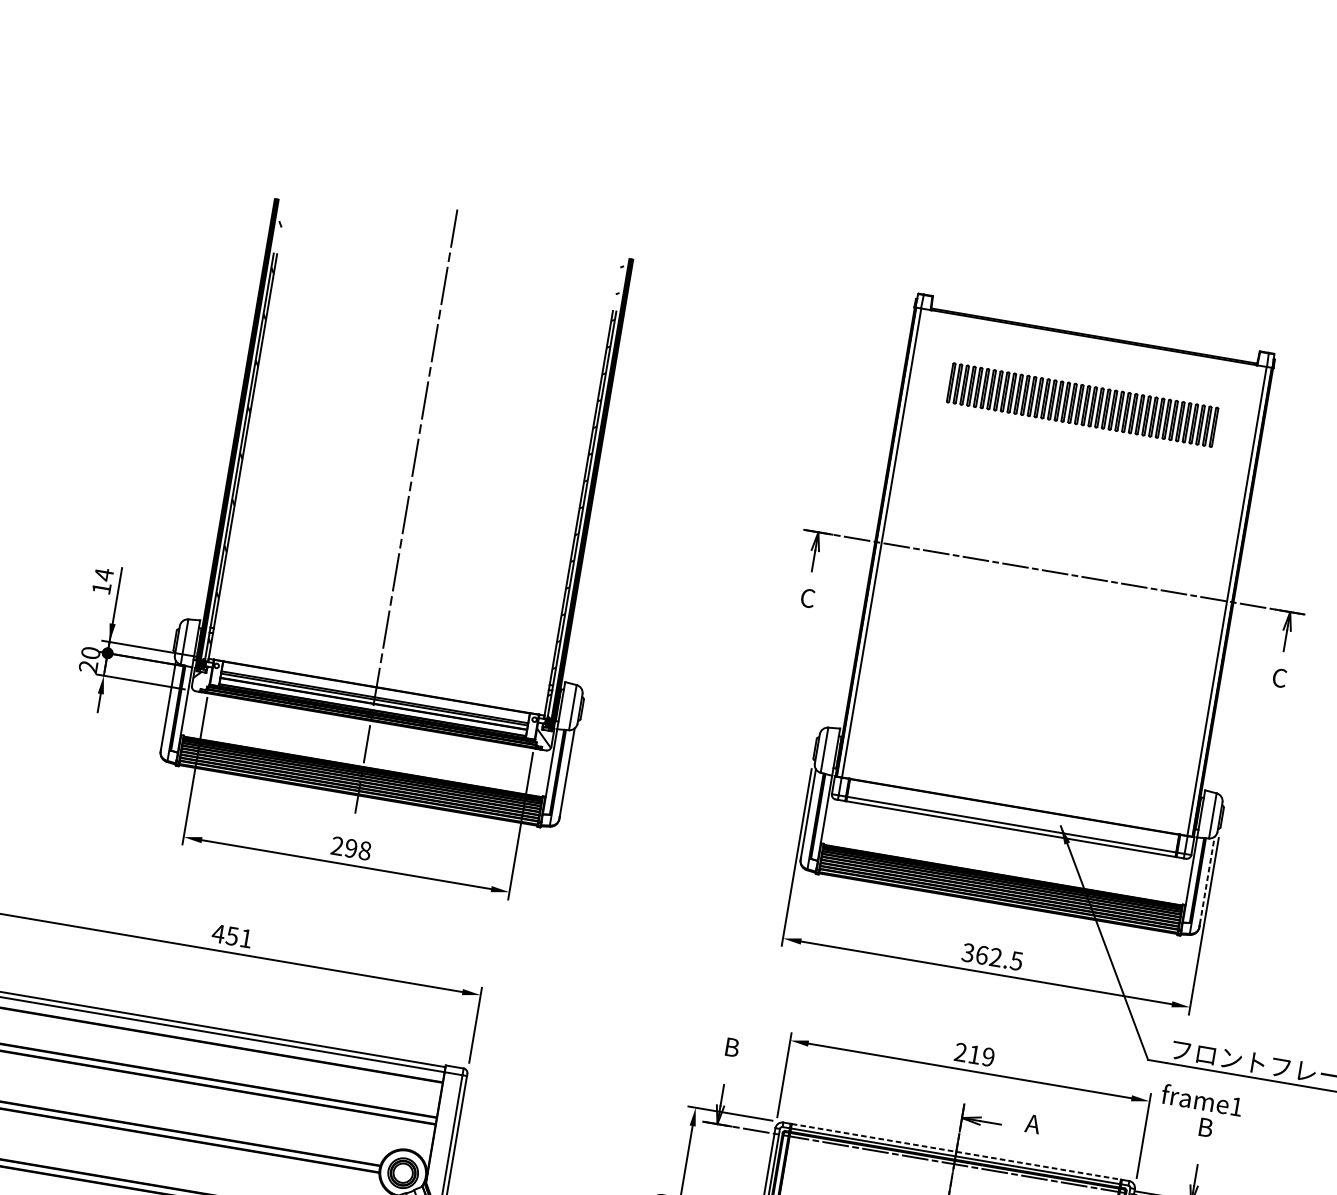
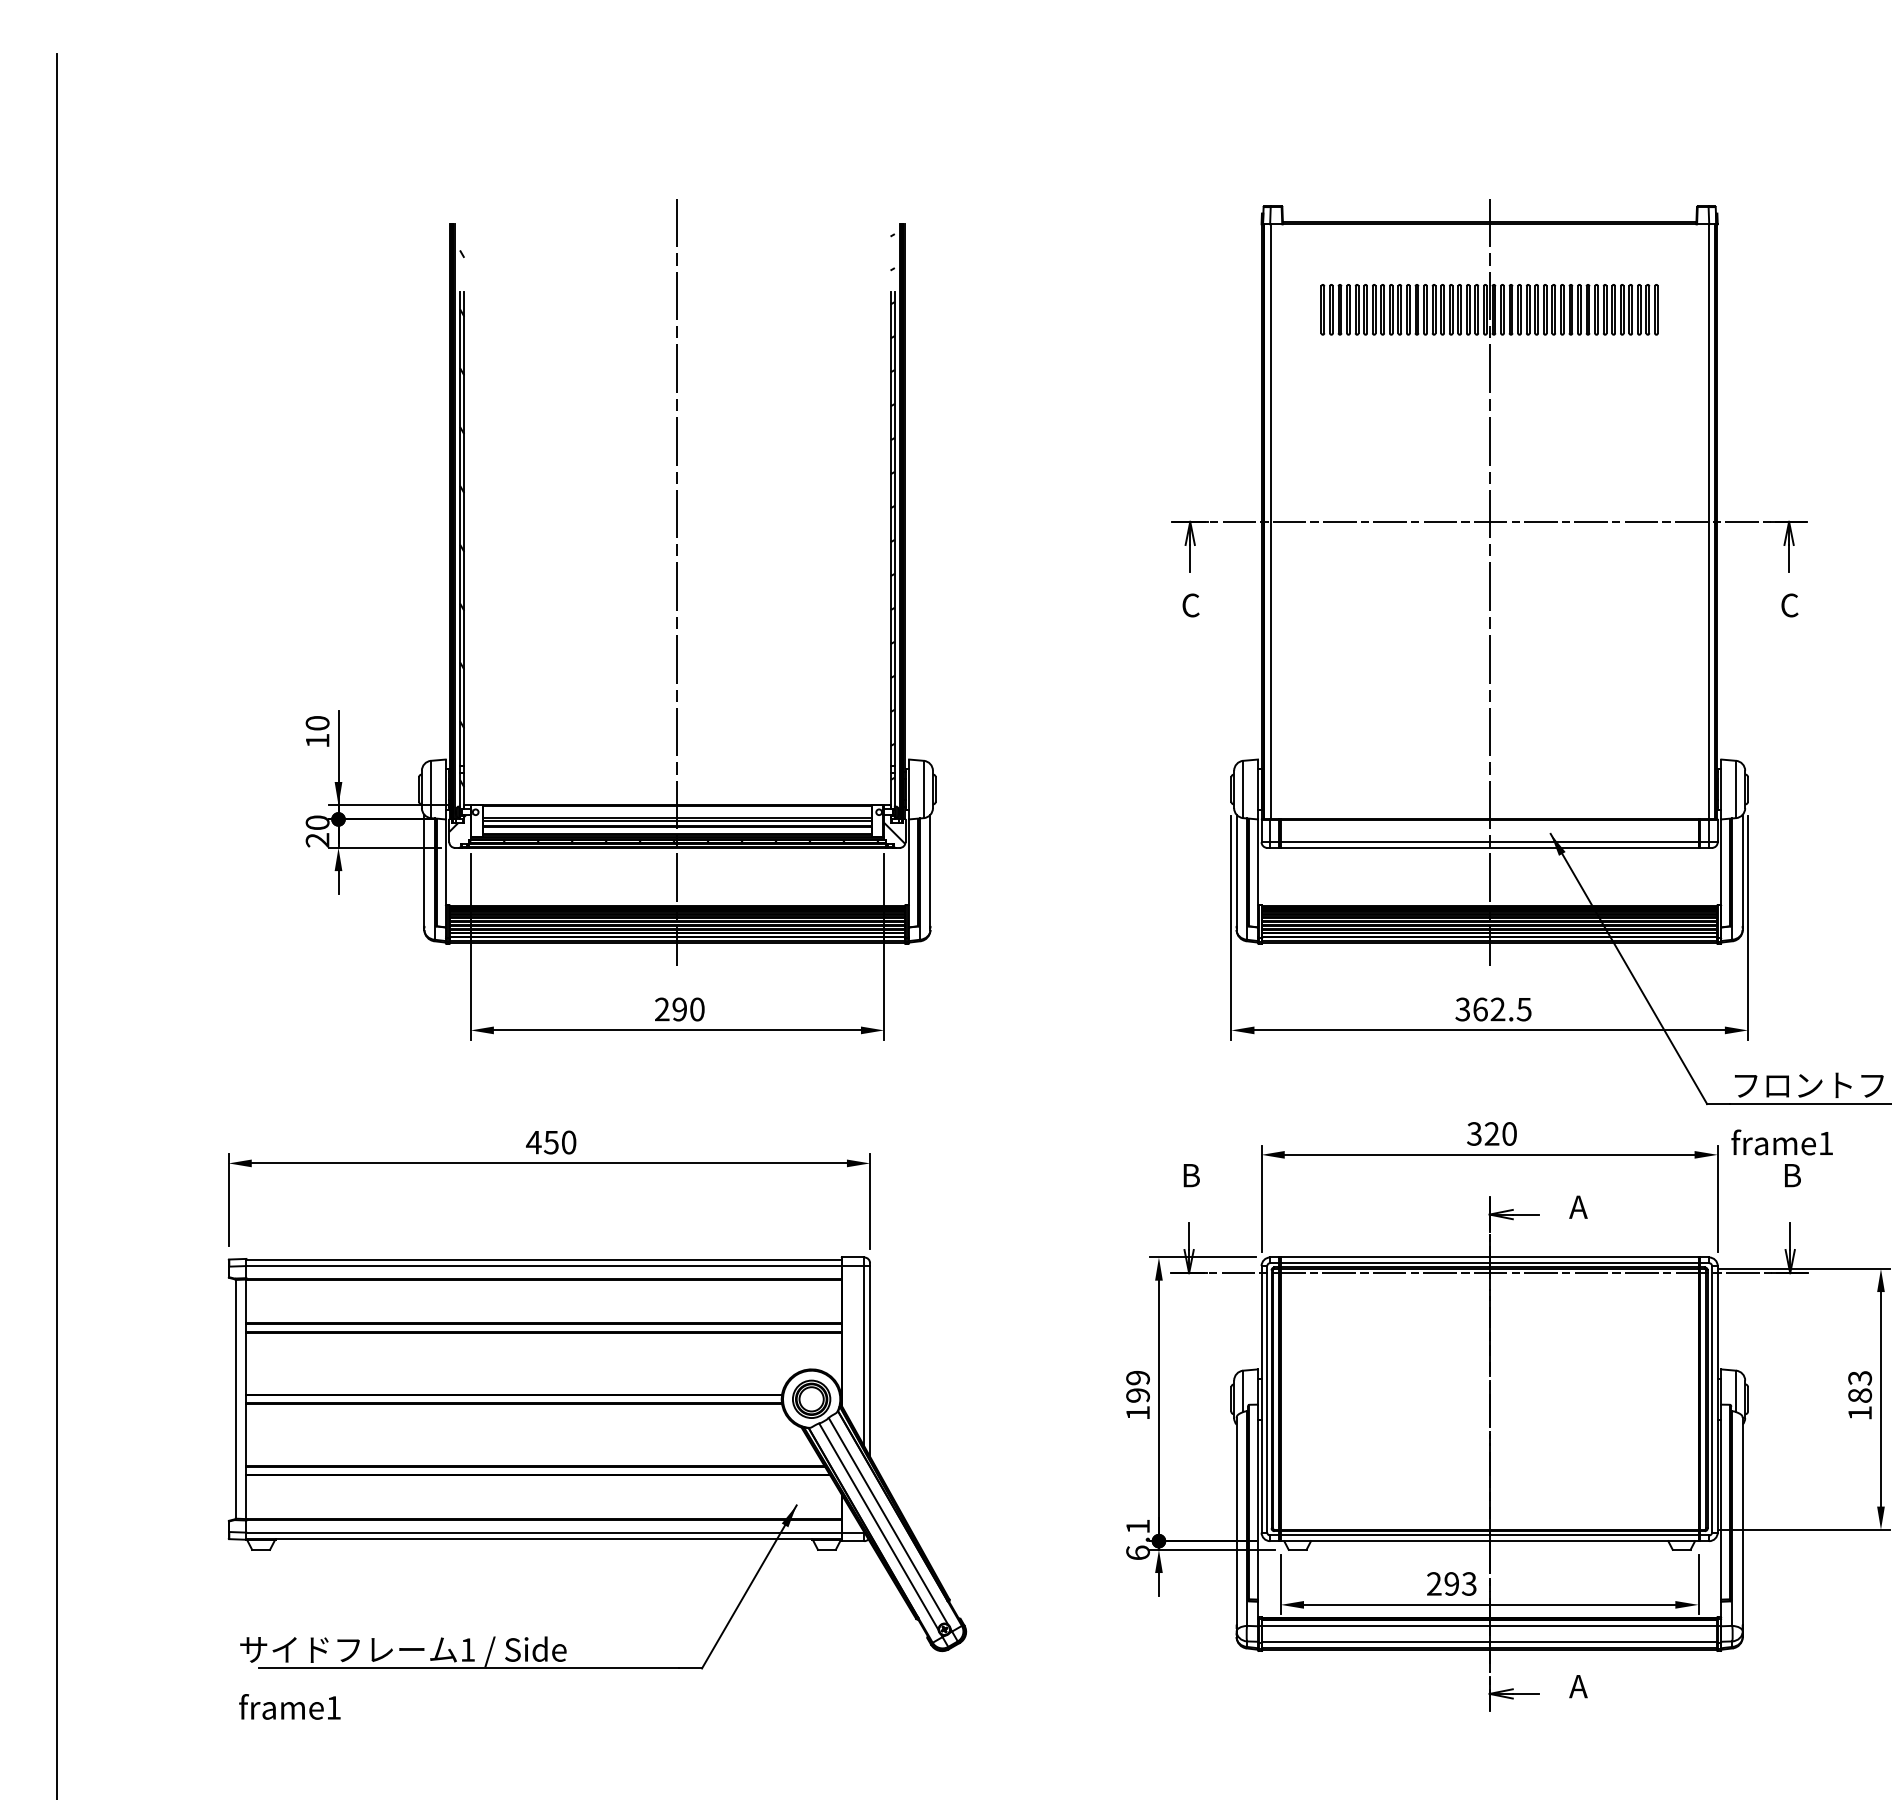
text: (103, 574) -> (317, 723), 14 -> 10
line: (1046, 619) -> (1489, 581), added
text: (365, 850) -> (697, 1009), 298 -> 290
line: (1207, 880) -> (1742, 870), dashed -> solid
text: (246, 938) -> (569, 1142), 451 -> 450
text: (974, 1054) -> (1491, 1133), 219 -> 320
line: (956, 1151) -> (1489, 1257), dashed -> solid

